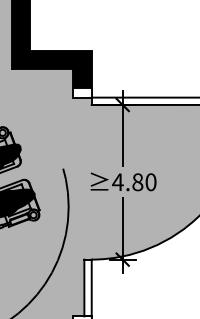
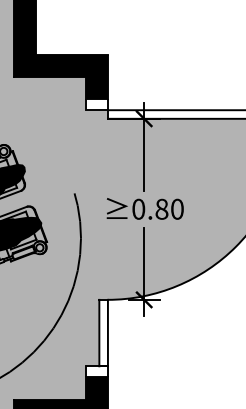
text: (117, 181) -> (138, 208), 4.80 -> 0.80

